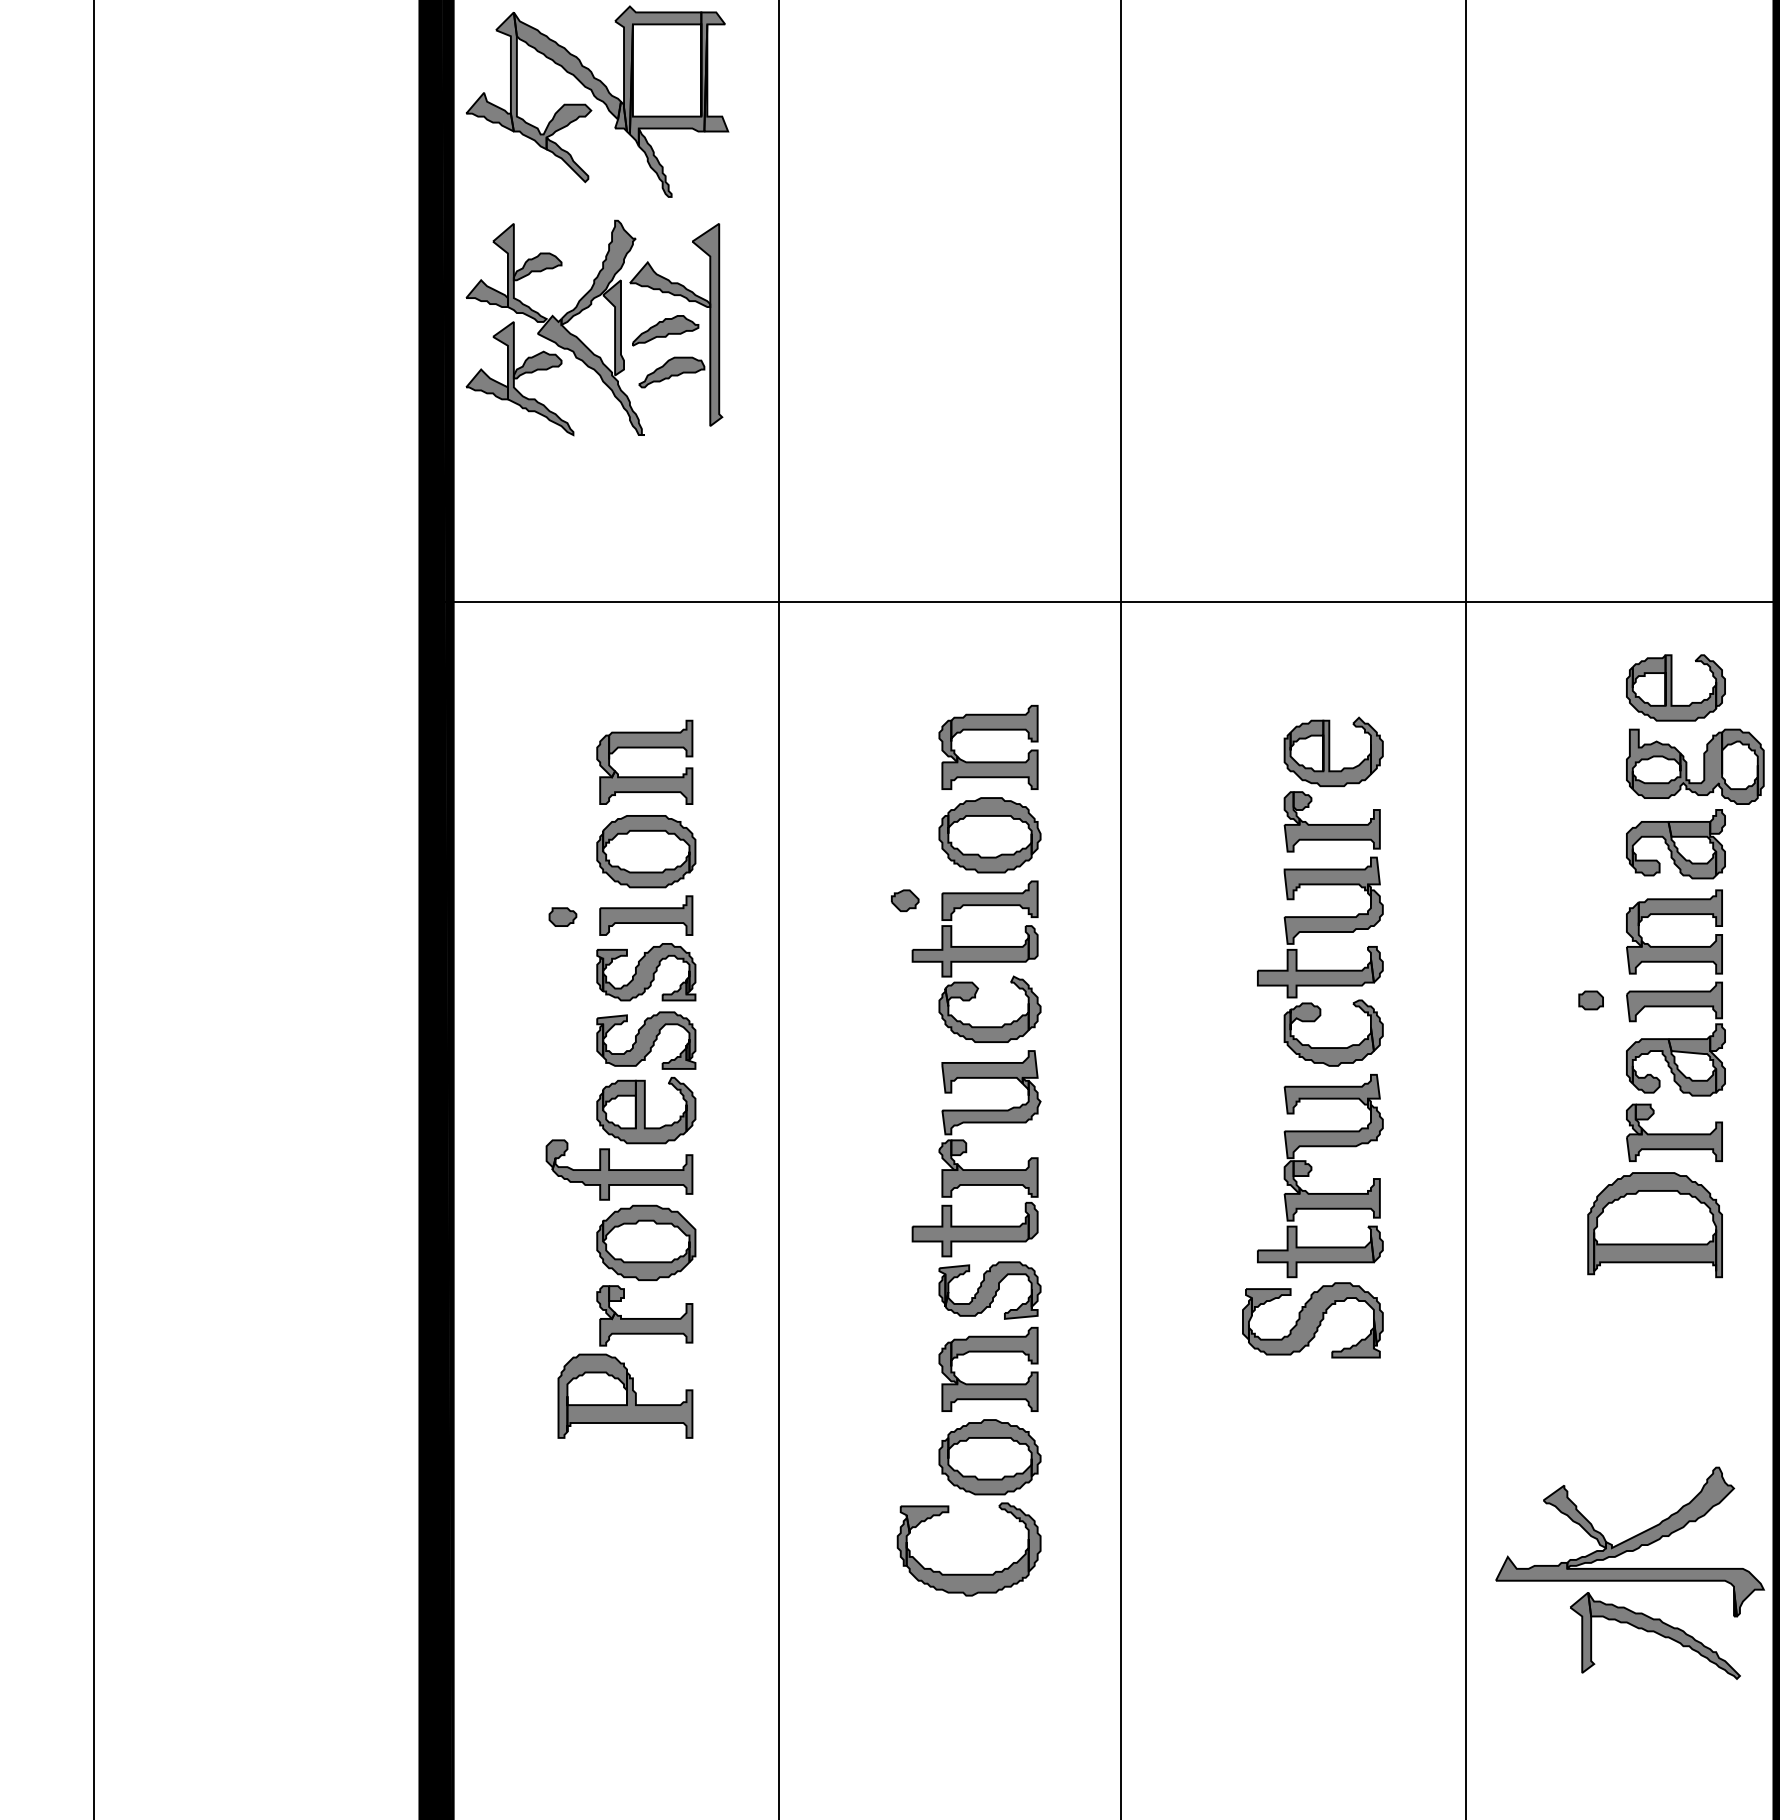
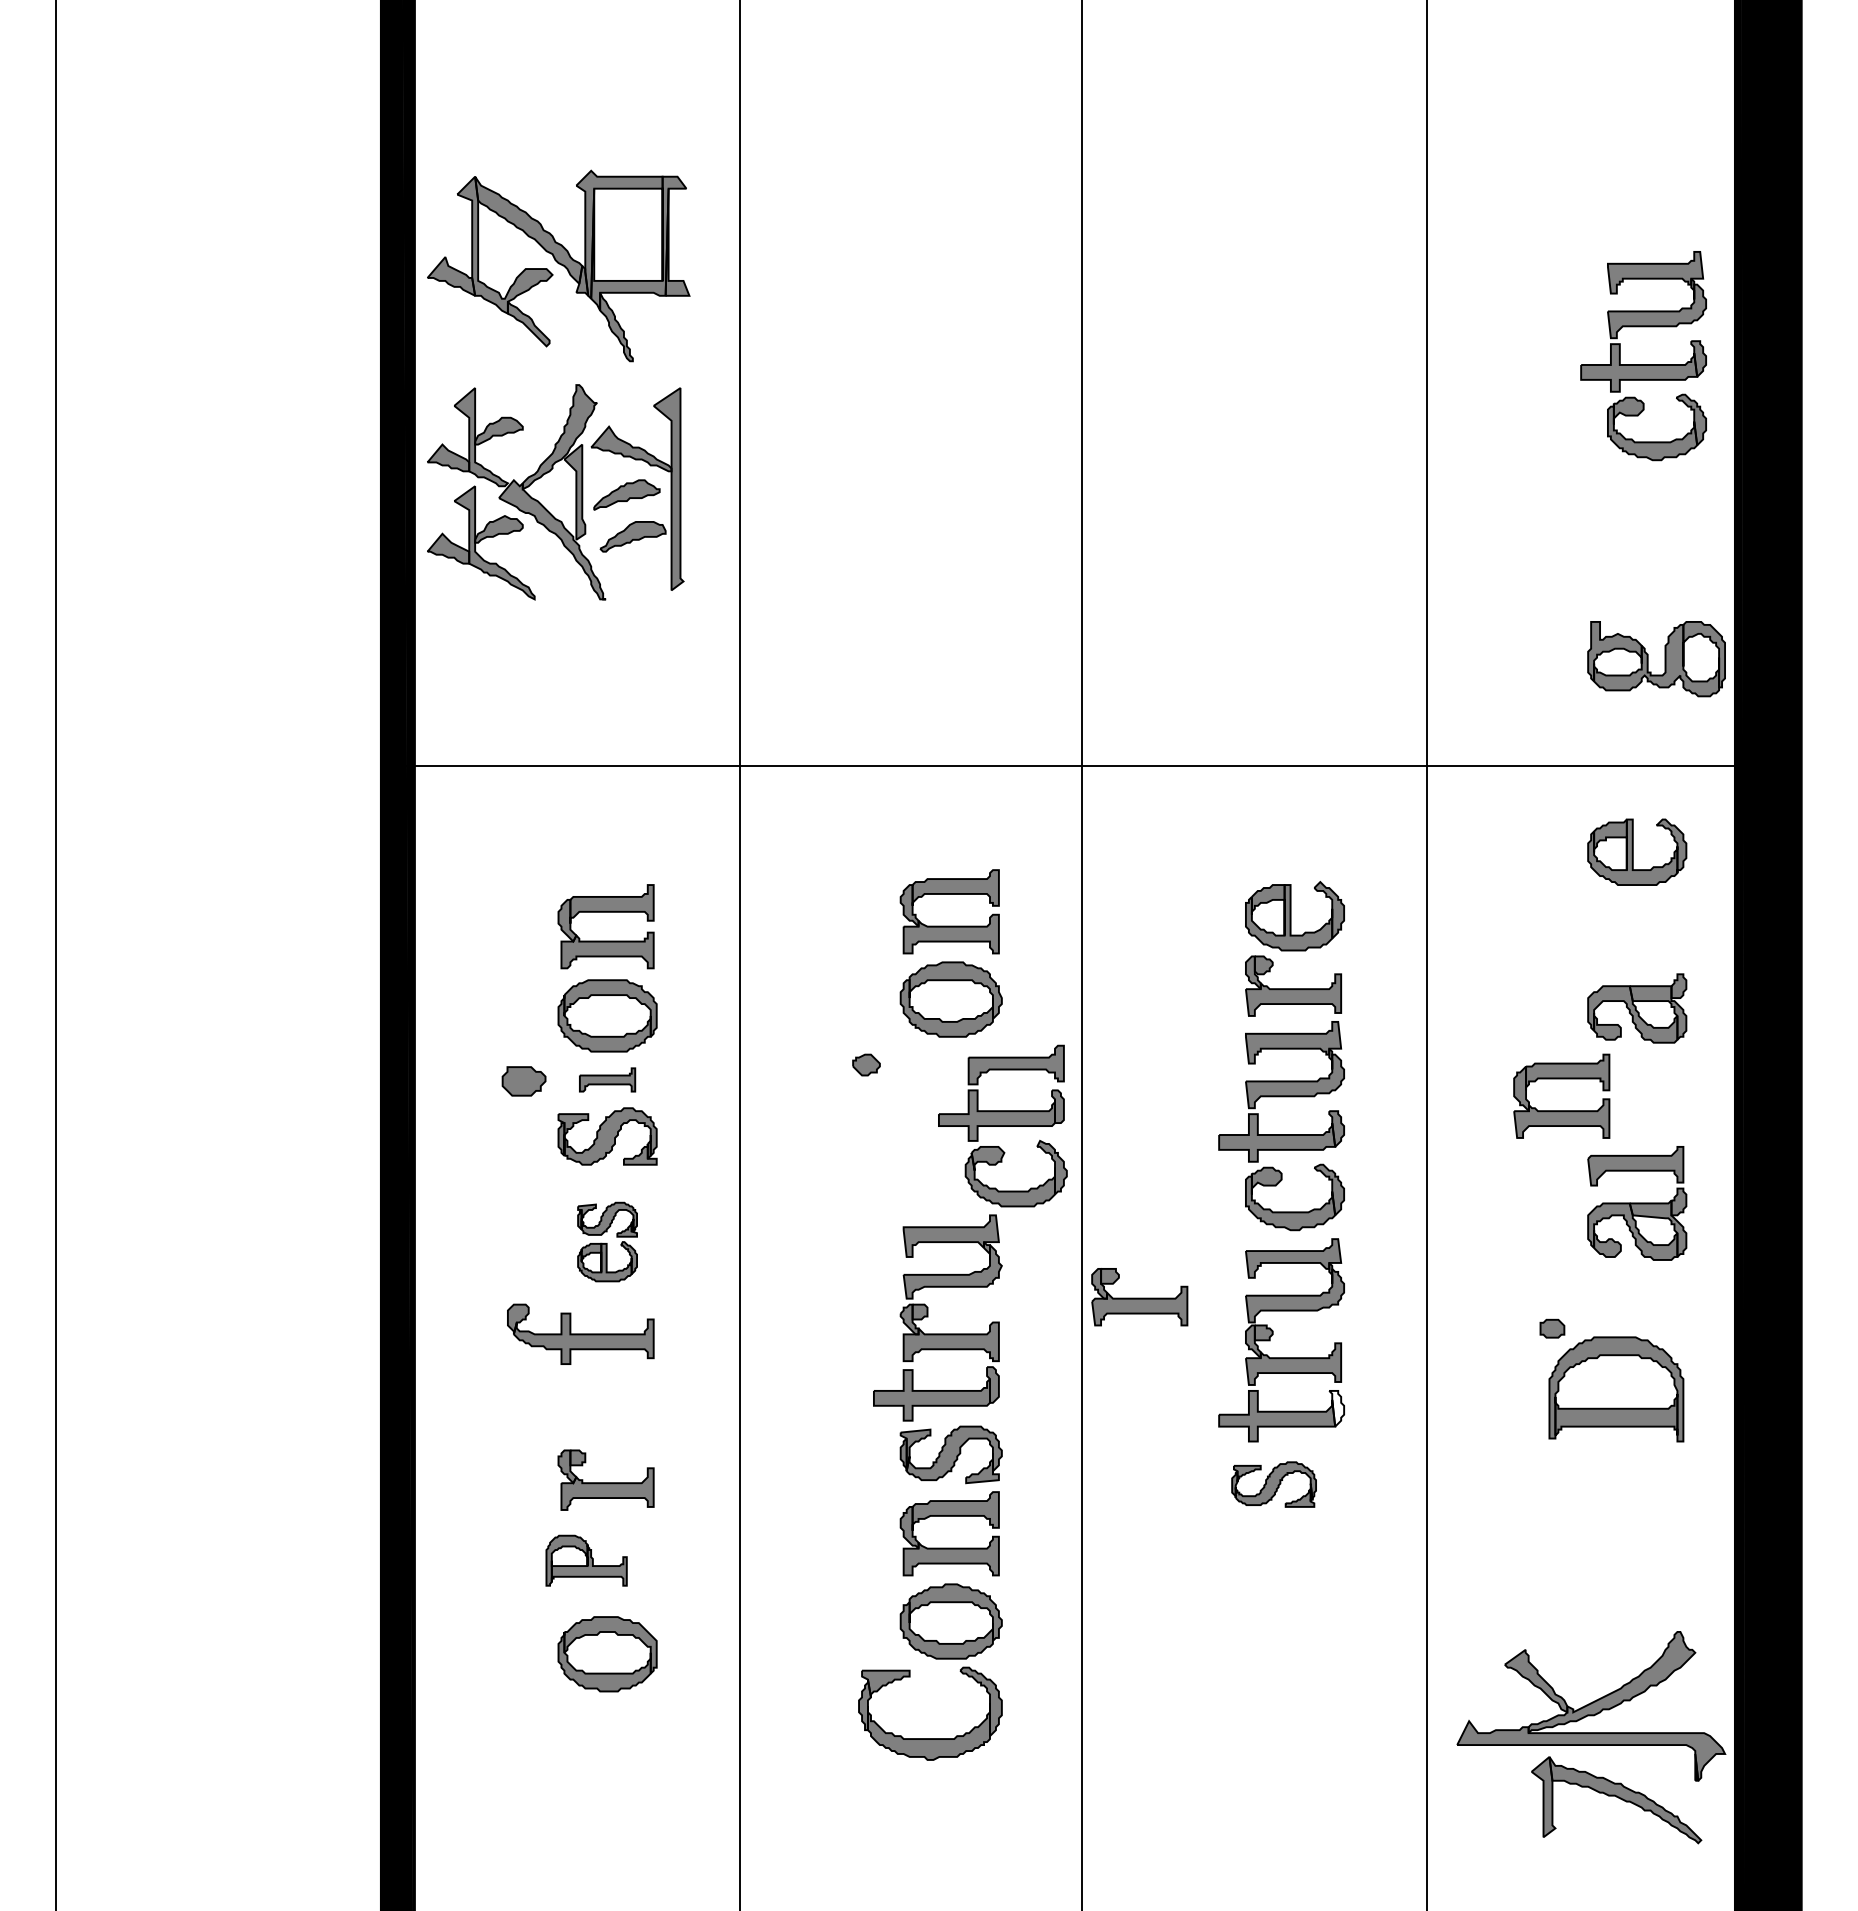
part: (1682, 200) -> (1643, 364), added
part: (1687, 767) -> (1648, 659), moved
part: (646, 915) -> (607, 1079), size x0.6
part: (563, 917) -> (524, 1081), size x1.6
part: (1674, 946) -> (1561, 1110), moved
part: (976, 961) -> (1002, 1125), moved
part: (1591, 1000) -> (1552, 1328), moved
part: (646, 1077) -> (607, 1241), size x0.6
part: (1674, 1133) -> (1139, 1297), moved
part: (646, 1243) -> (607, 1654), moved
fill: (1375, 1244) -> (1336, 1408), removed
part: (1312, 1320) -> (1273, 1484), size x0.6
part: (625, 1396) -> (586, 1560), size x0.6

